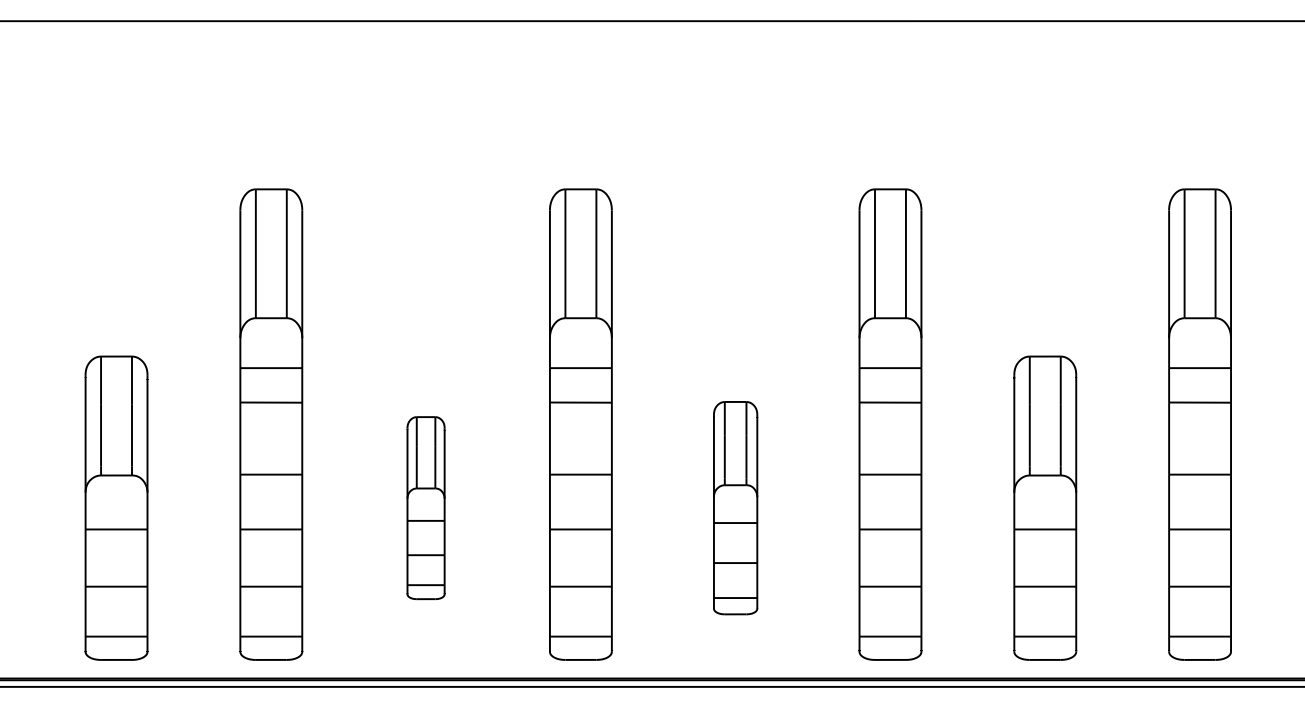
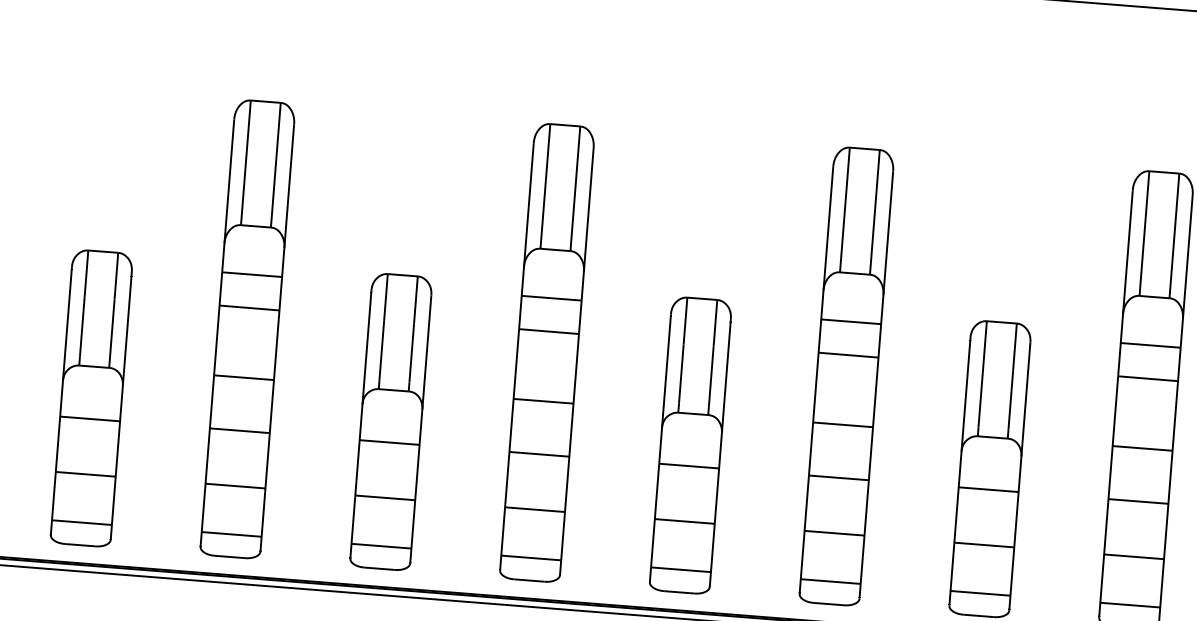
part: (425, 507) -> (390, 421), size x1.67
part: (735, 507) -> (690, 444), size x1.43

